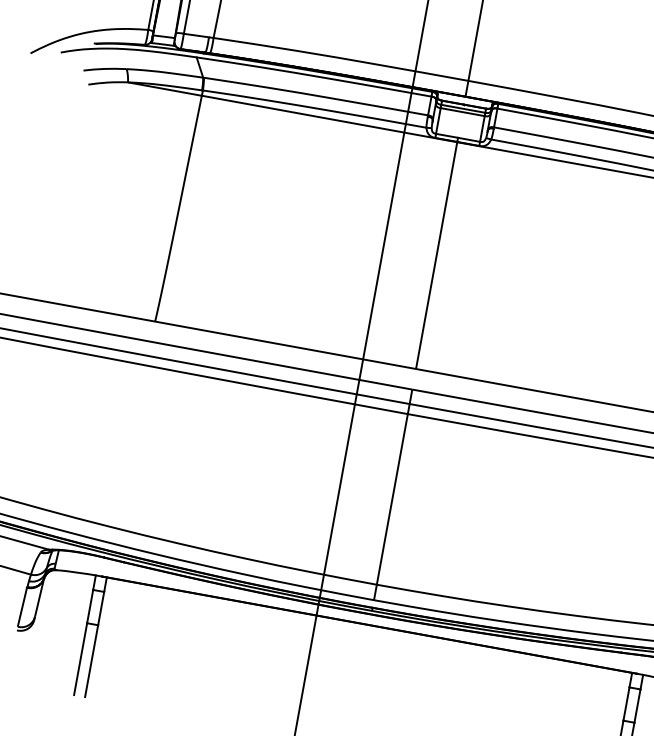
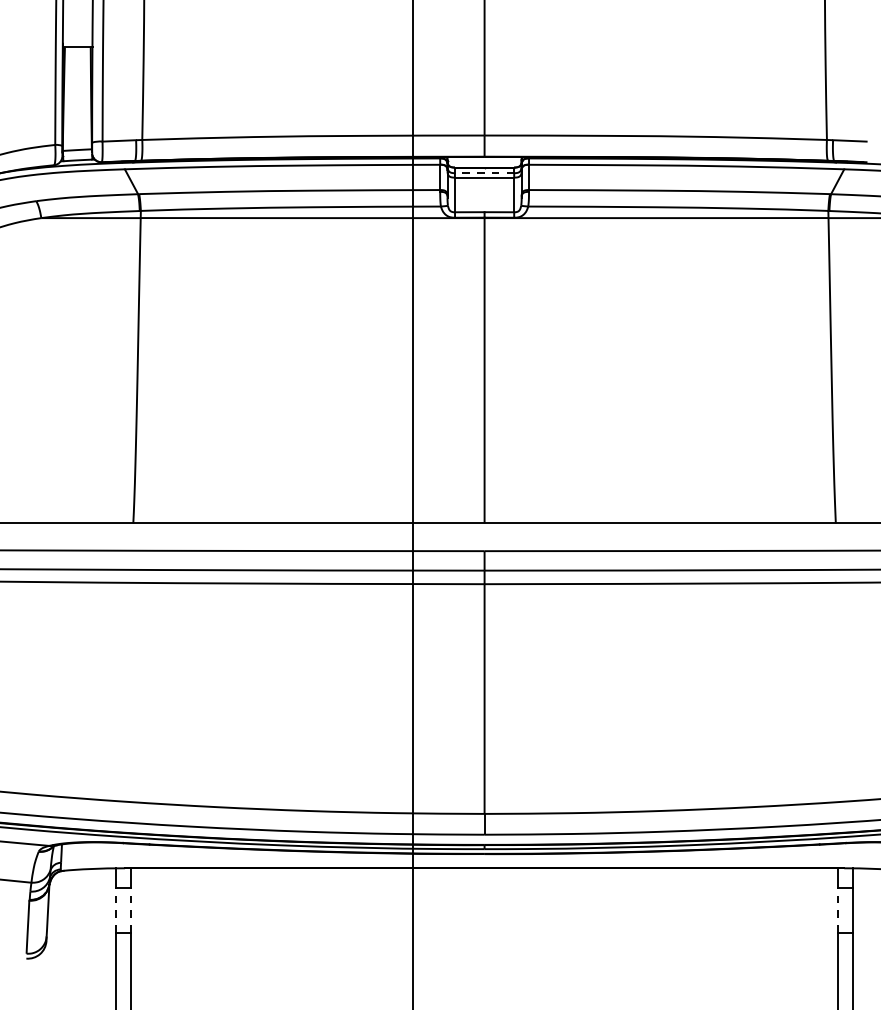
line: (463, 109) -> (484, 173), solid -> dashed
line: (90, 606) -> (116, 909), solid -> dashed
line: (100, 607) -> (130, 909), solid -> dashed
line: (626, 703) -> (838, 909), solid -> dashed

